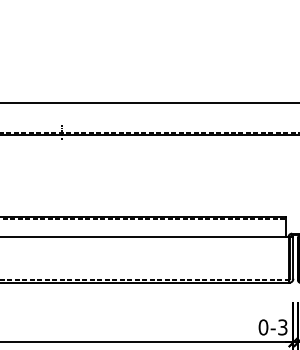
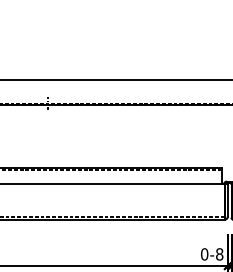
text: (282, 327) -> (219, 254), 0-3 -> 0-8

